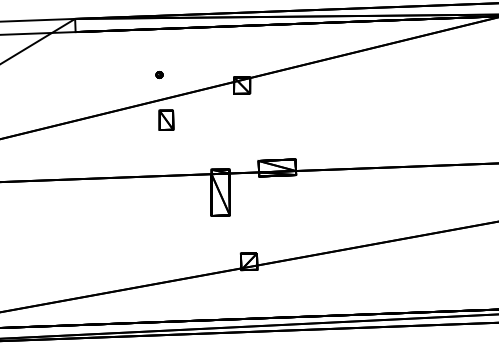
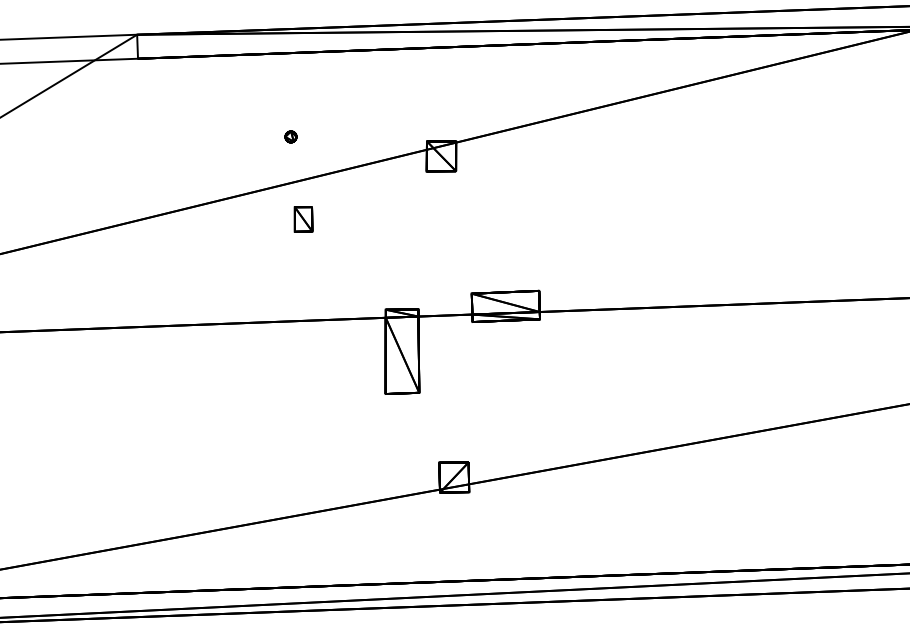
part: (166, 119) -> (303, 218), size x0.7

